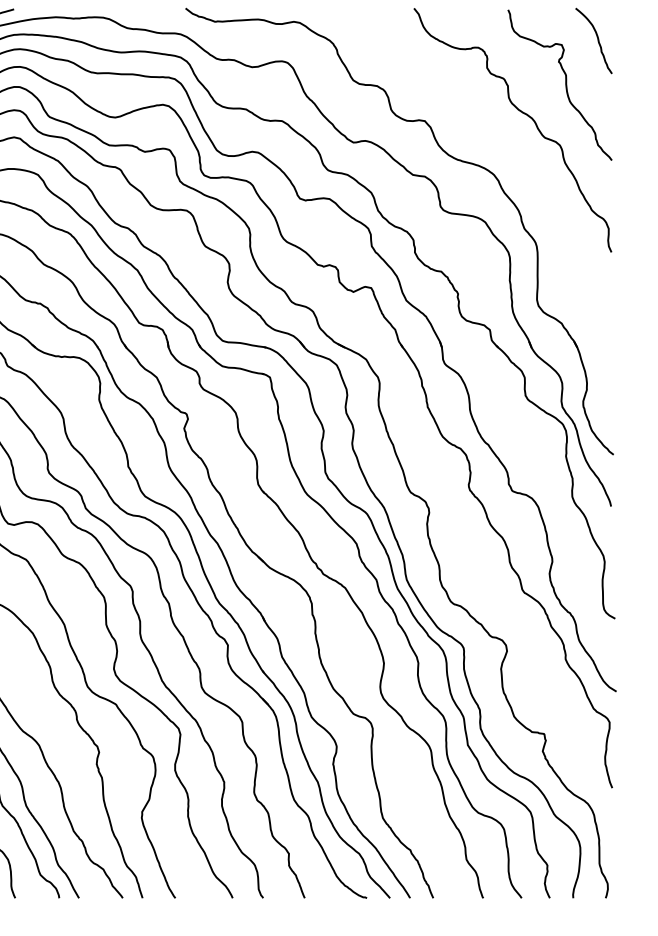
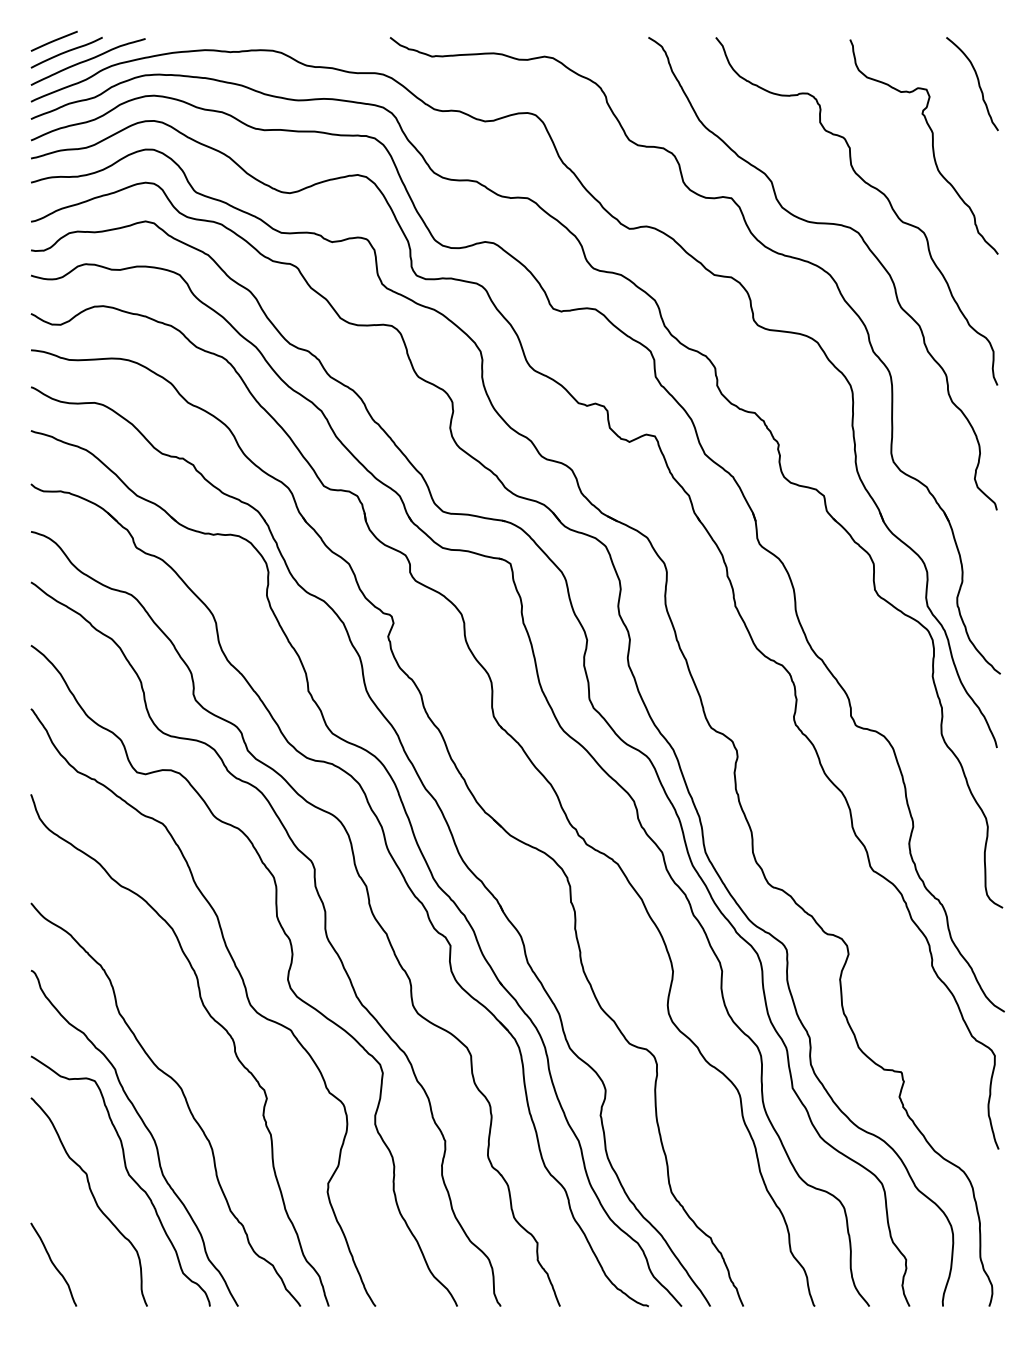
curve: (488, 139) -> (822, 224), added

